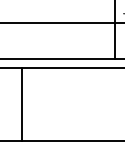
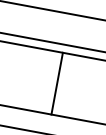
line: (22, 104) -> (57, 83), moved

